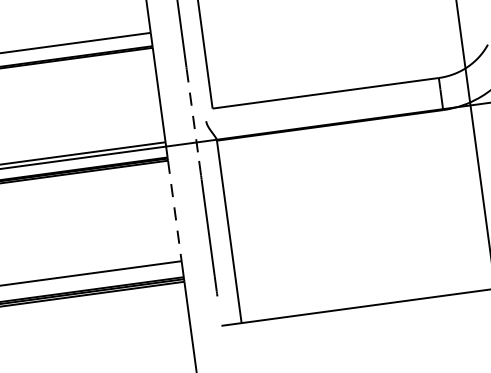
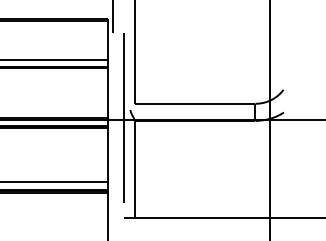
line: (194, 116) -> (124, 106), dashed -> solid
line: (174, 210) -> (107, 154), dashed -> solid

